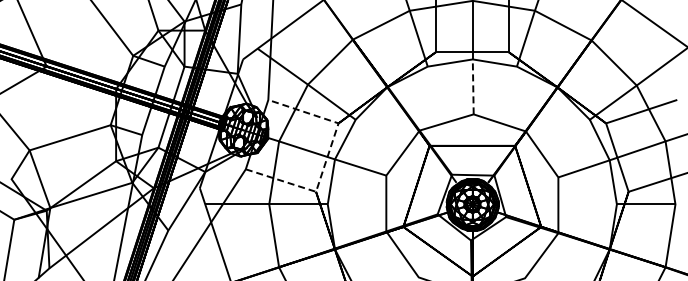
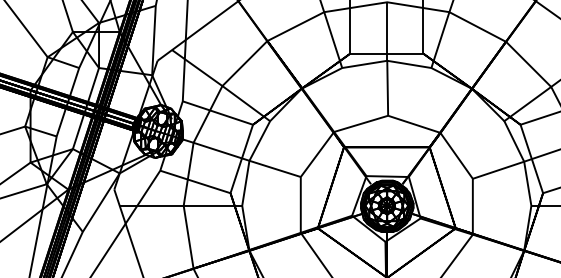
line: (473, 86) -> (387, 87), dashed -> solid
line: (327, 157) -> (241, 158), dashed -> solid

